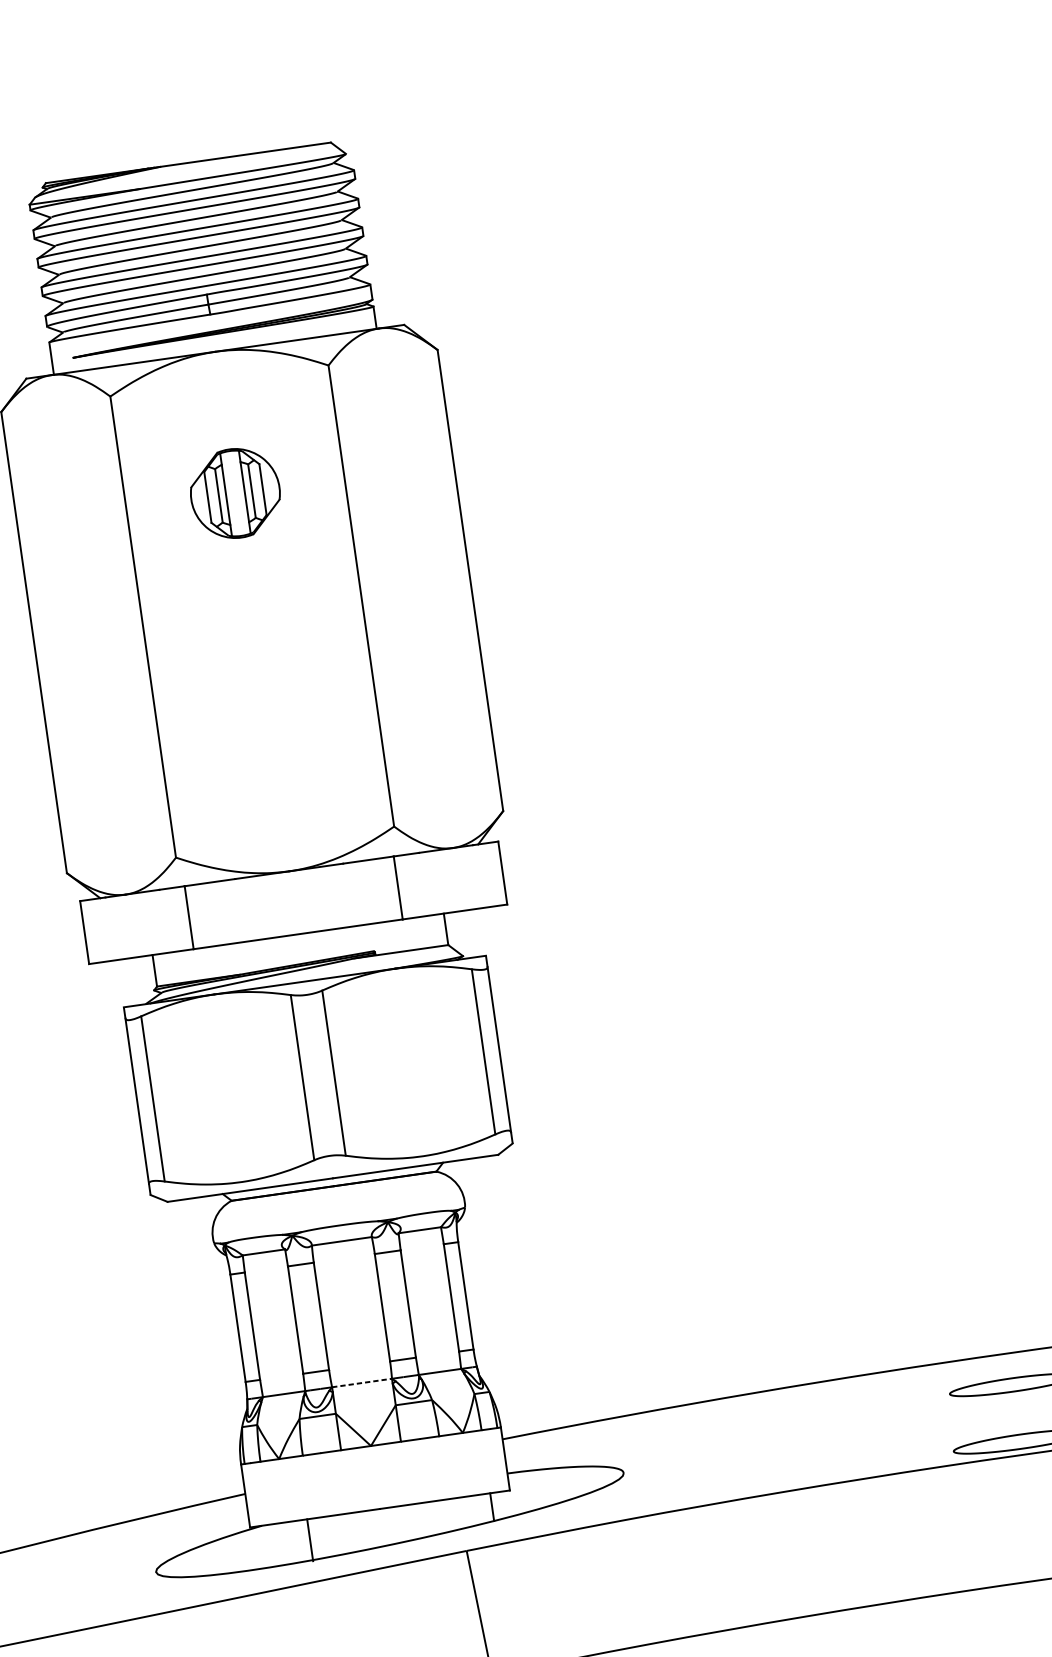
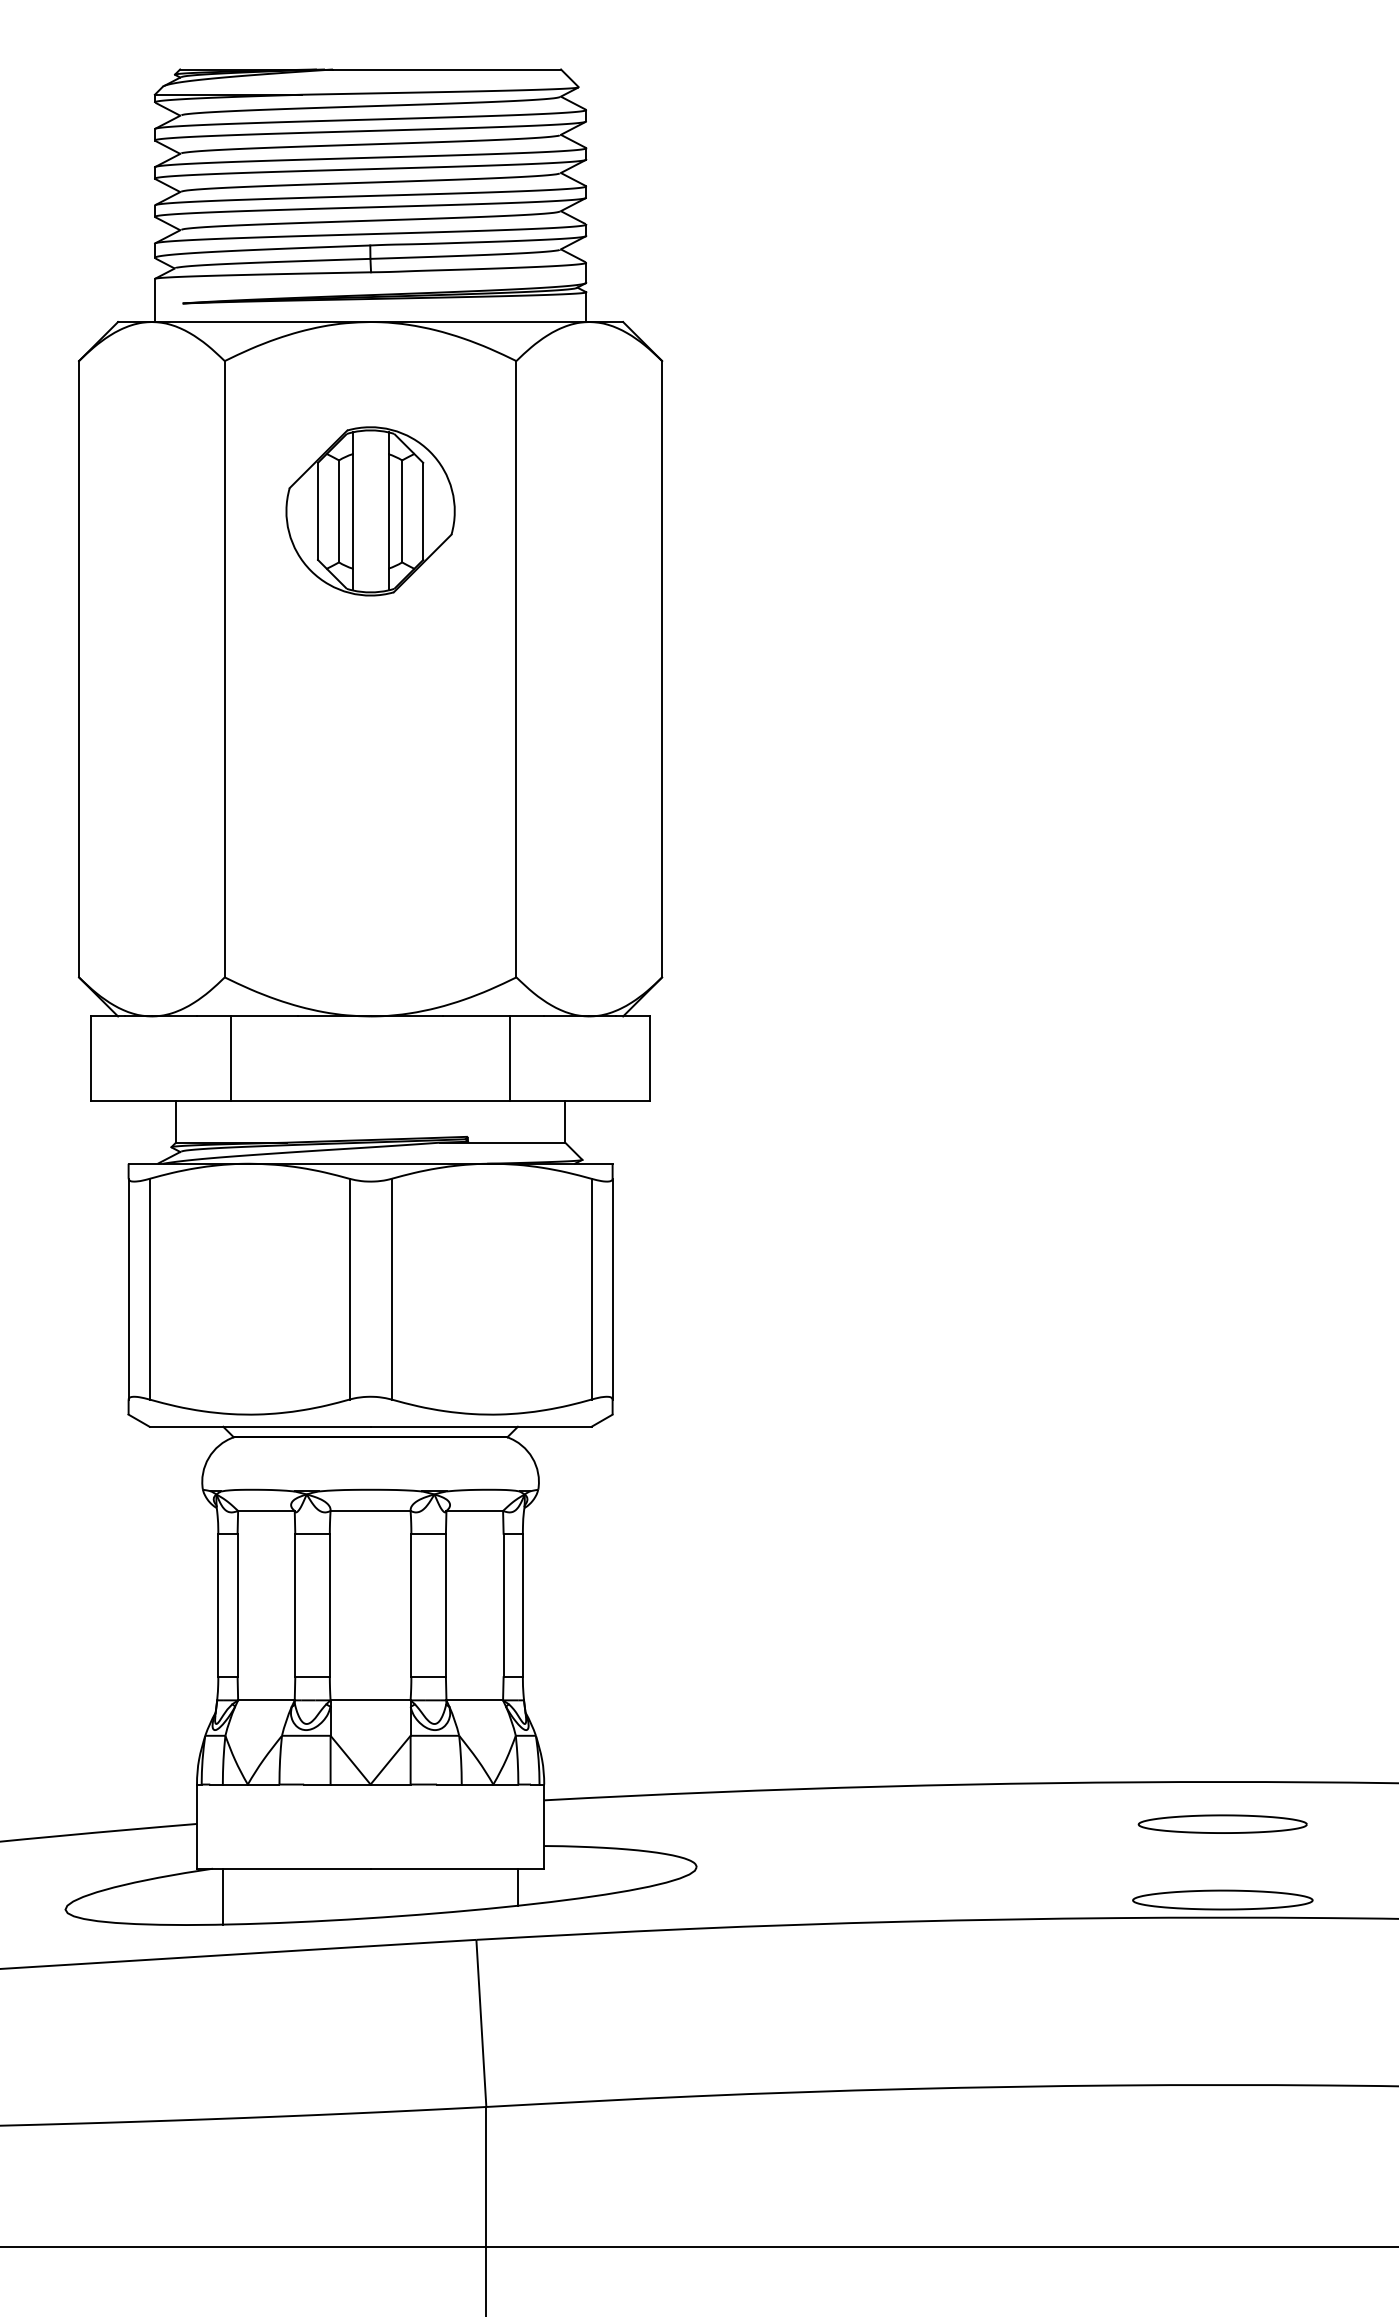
part: (235, 493) -> (370, 511), size x1.43
line: (362, 1383) -> (371, 1700), dashed -> solid
line: (310, 1540) -> (223, 1896), moved

